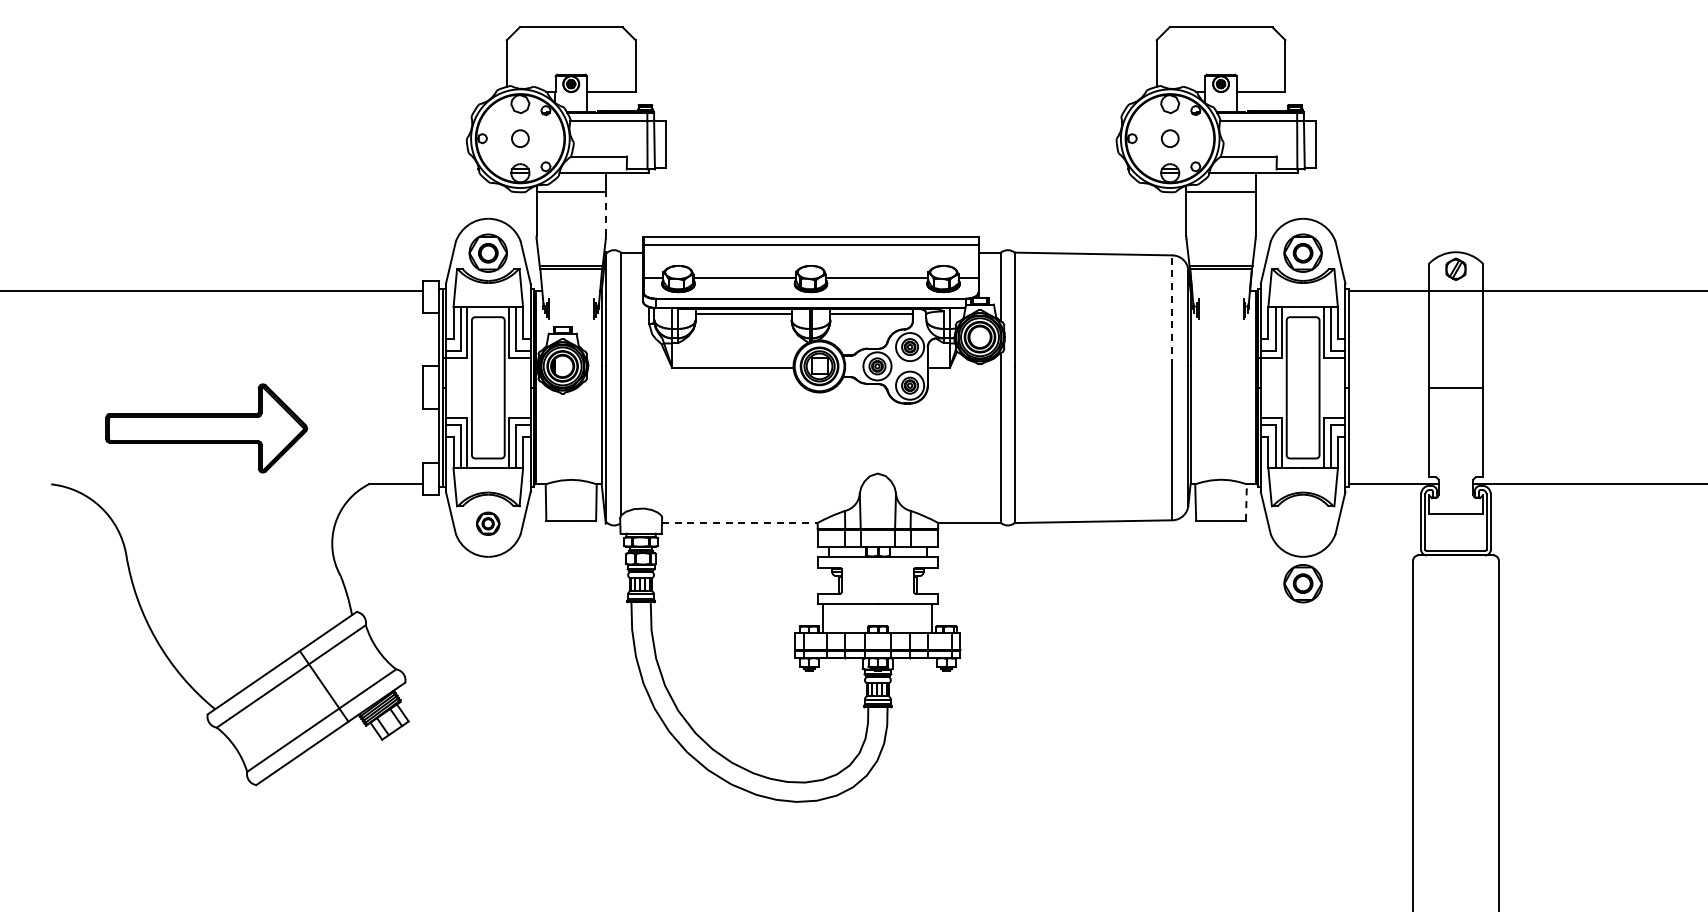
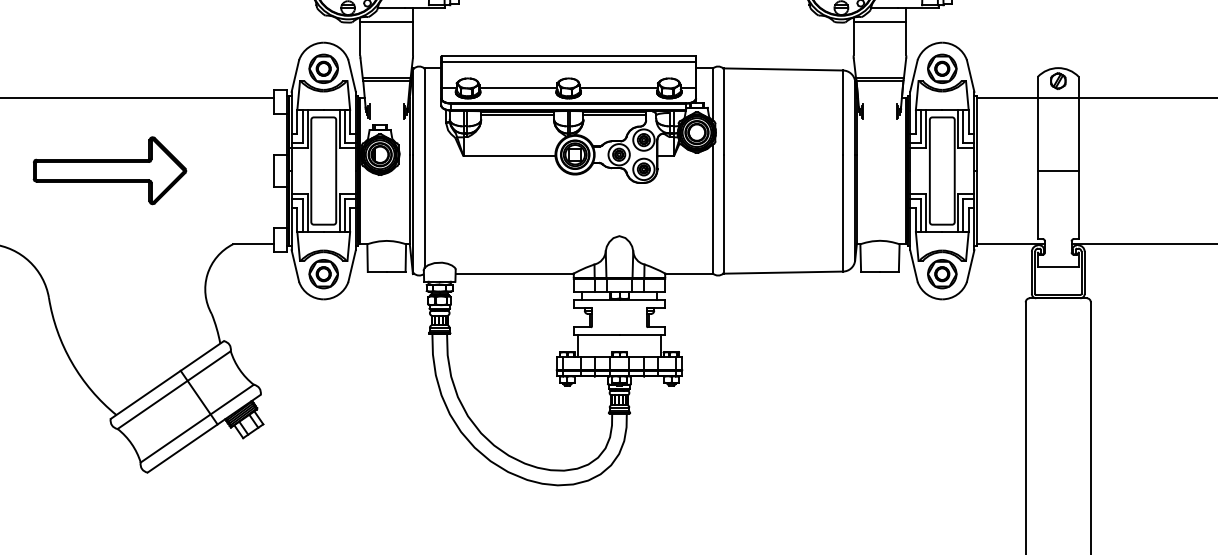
line: (605, 213) -> (412, 38), dashed -> solid
line: (1172, 310) -> (843, 112), dashed -> solid
part: (206, 428) -> (109, 170), moved
line: (1246, 502) -> (899, 258), dashed -> solid
line: (739, 522) -> (514, 273), dashed -> solid
part: (487, 523) -> (323, 274), size x1.67
part: (1302, 583) -> (941, 274), moved

